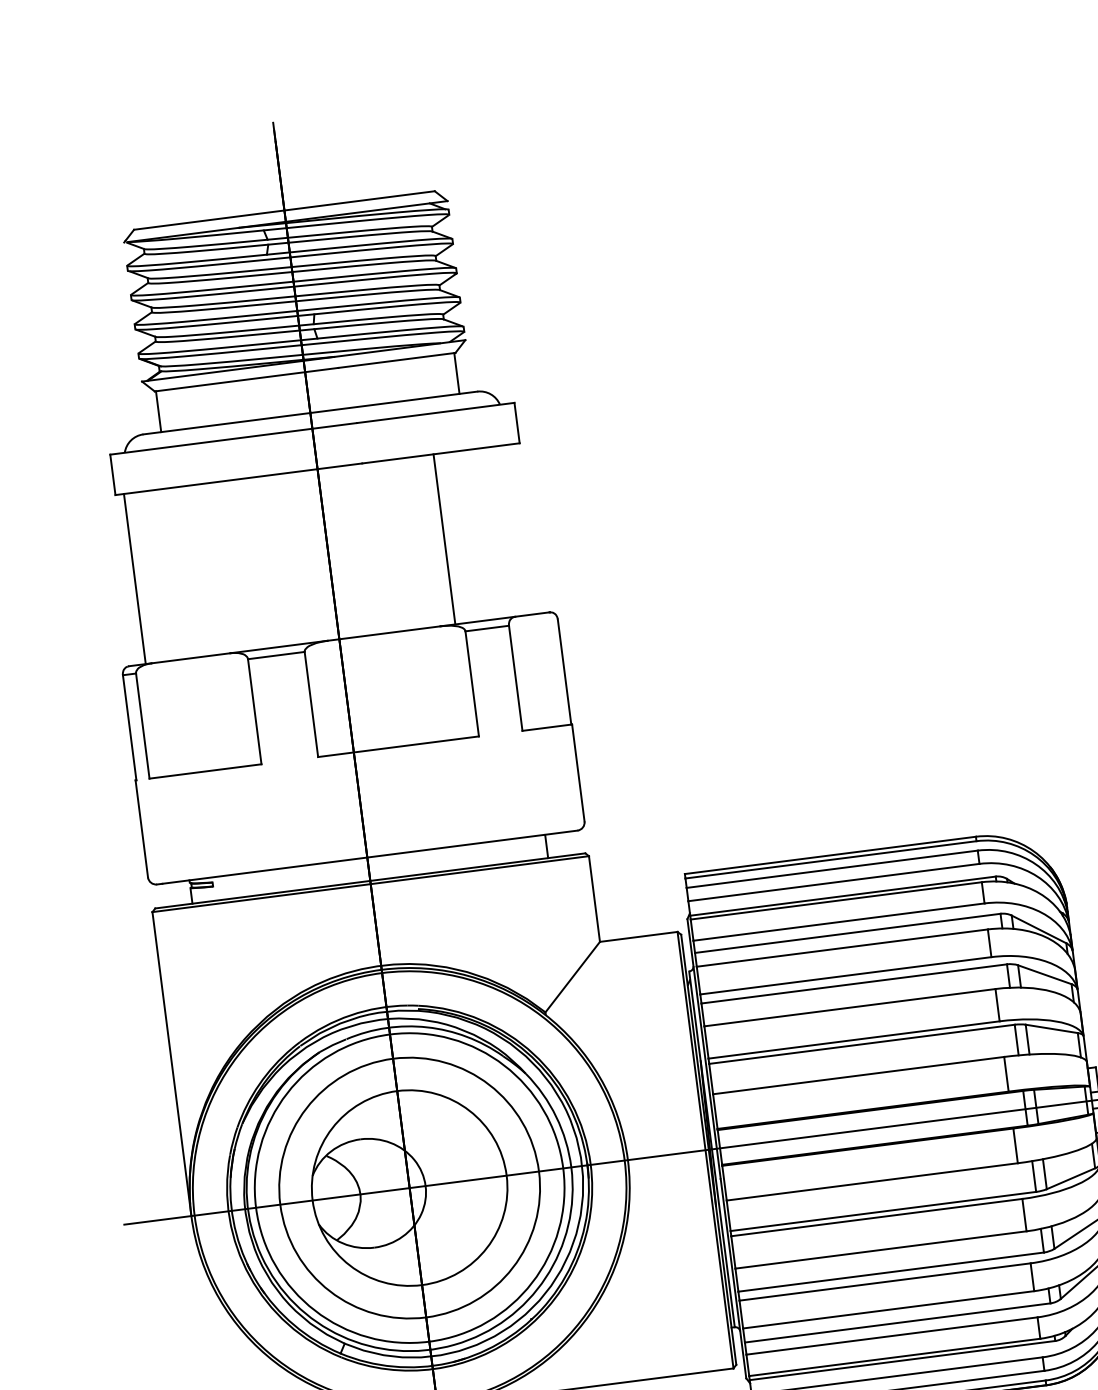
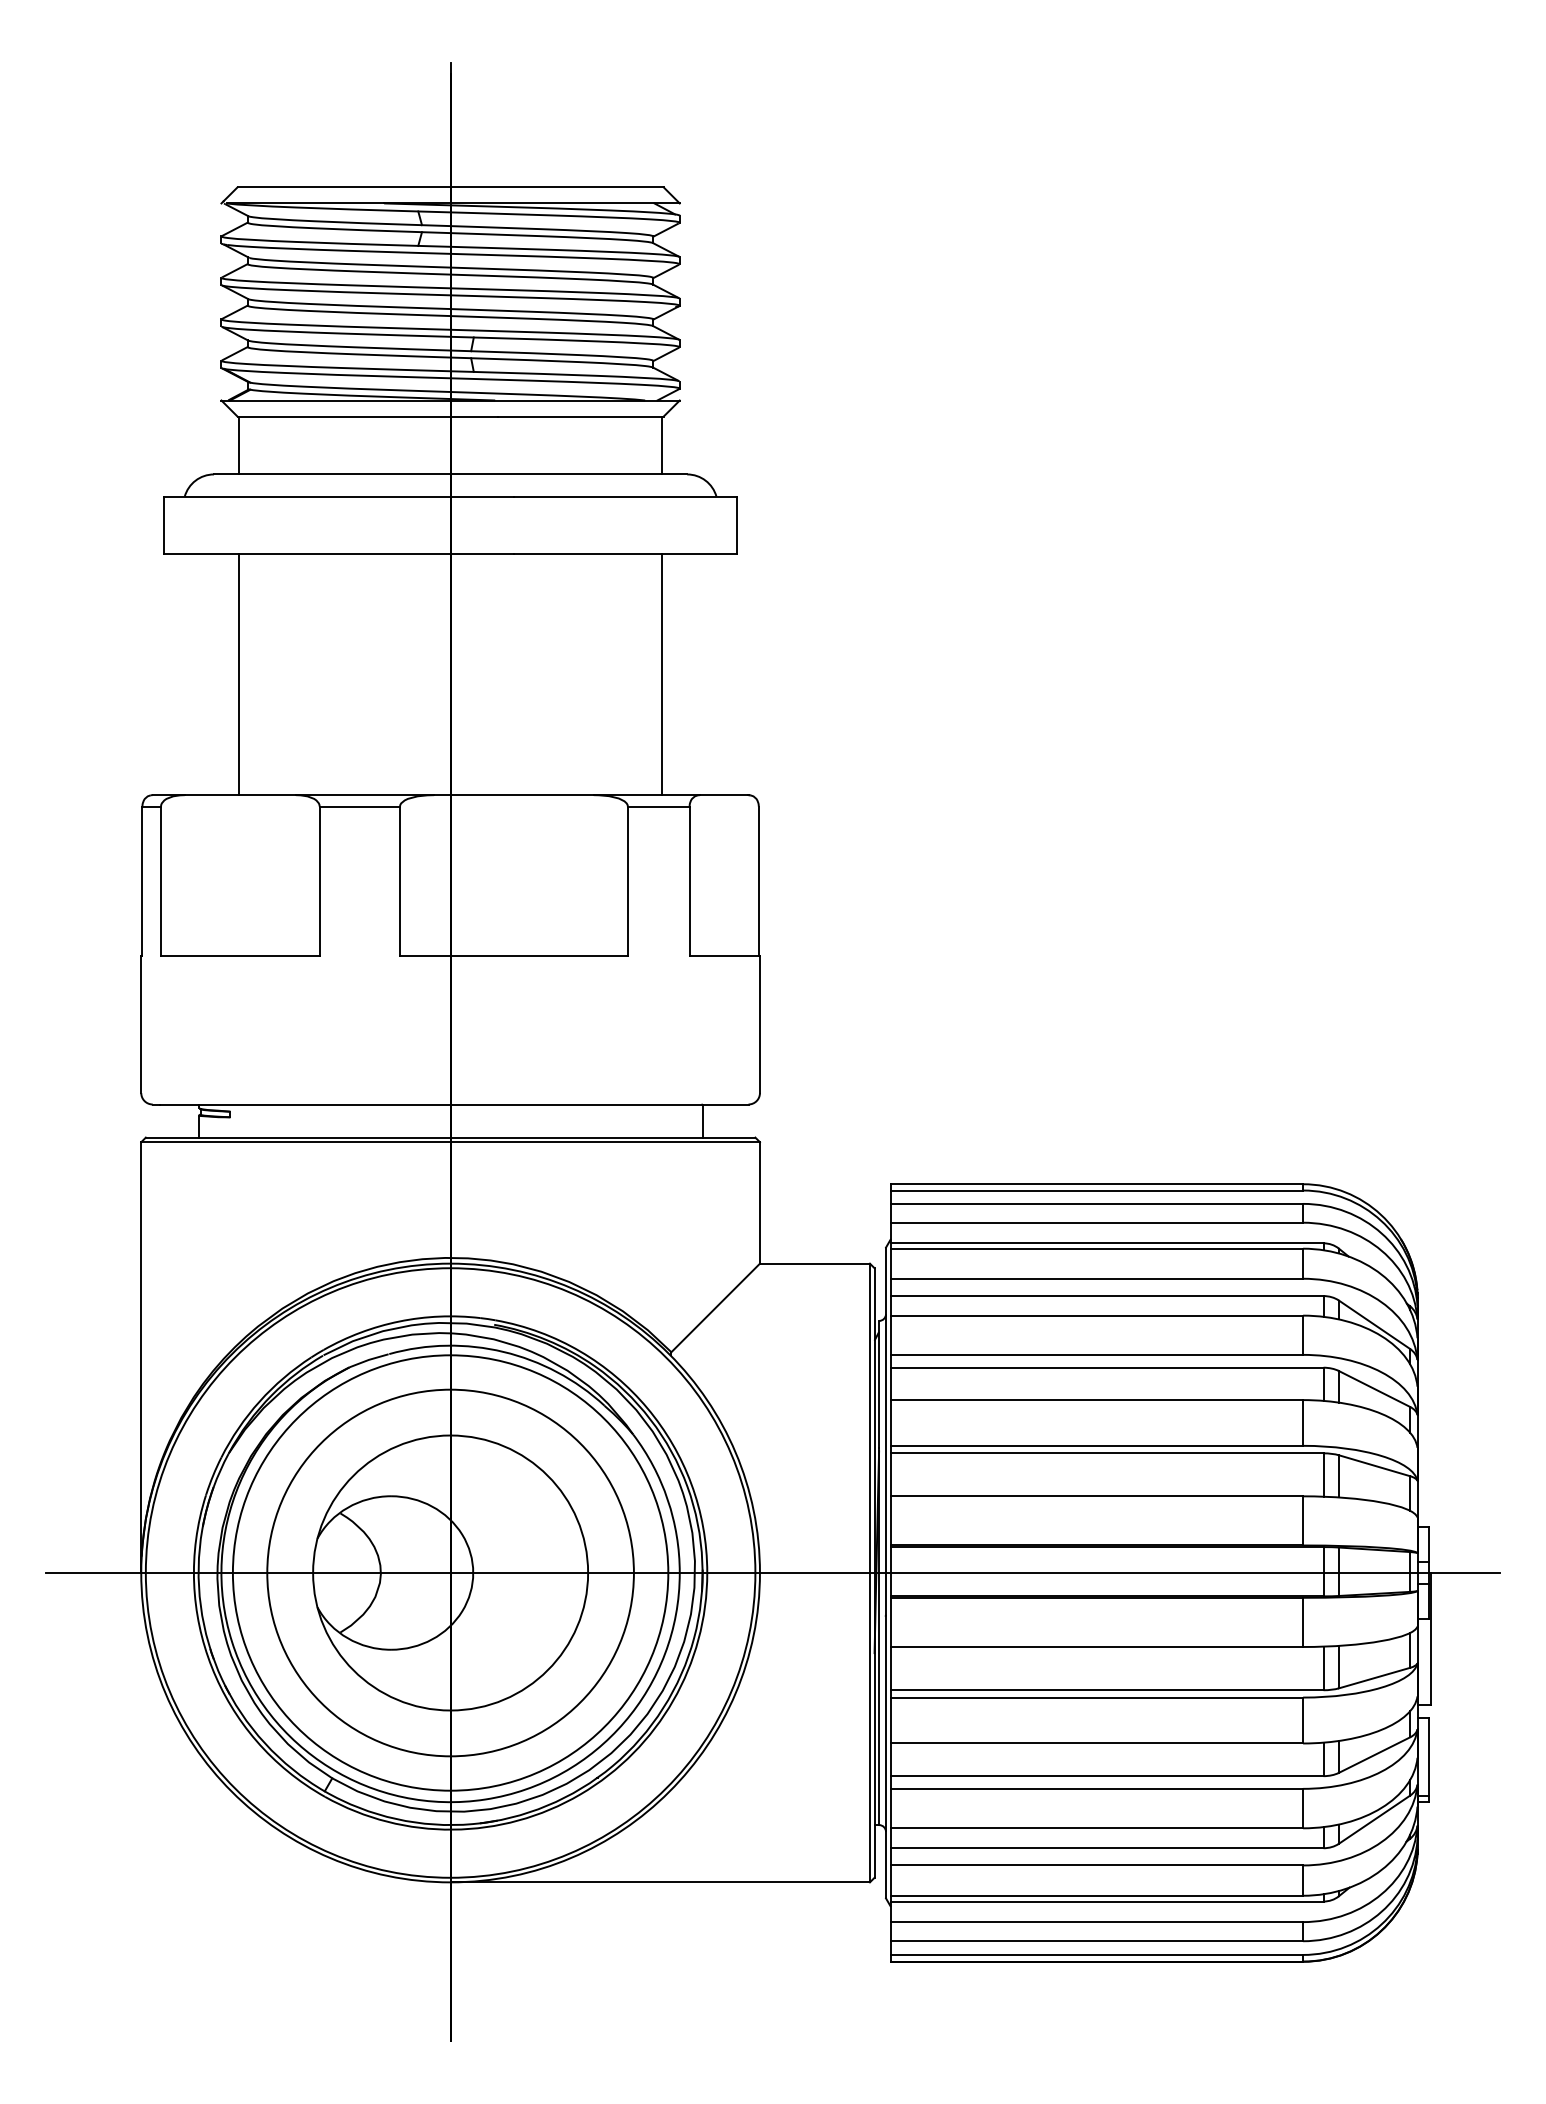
line: (444, 539) -> (662, 674), moved
line: (135, 578) -> (239, 674), moved

